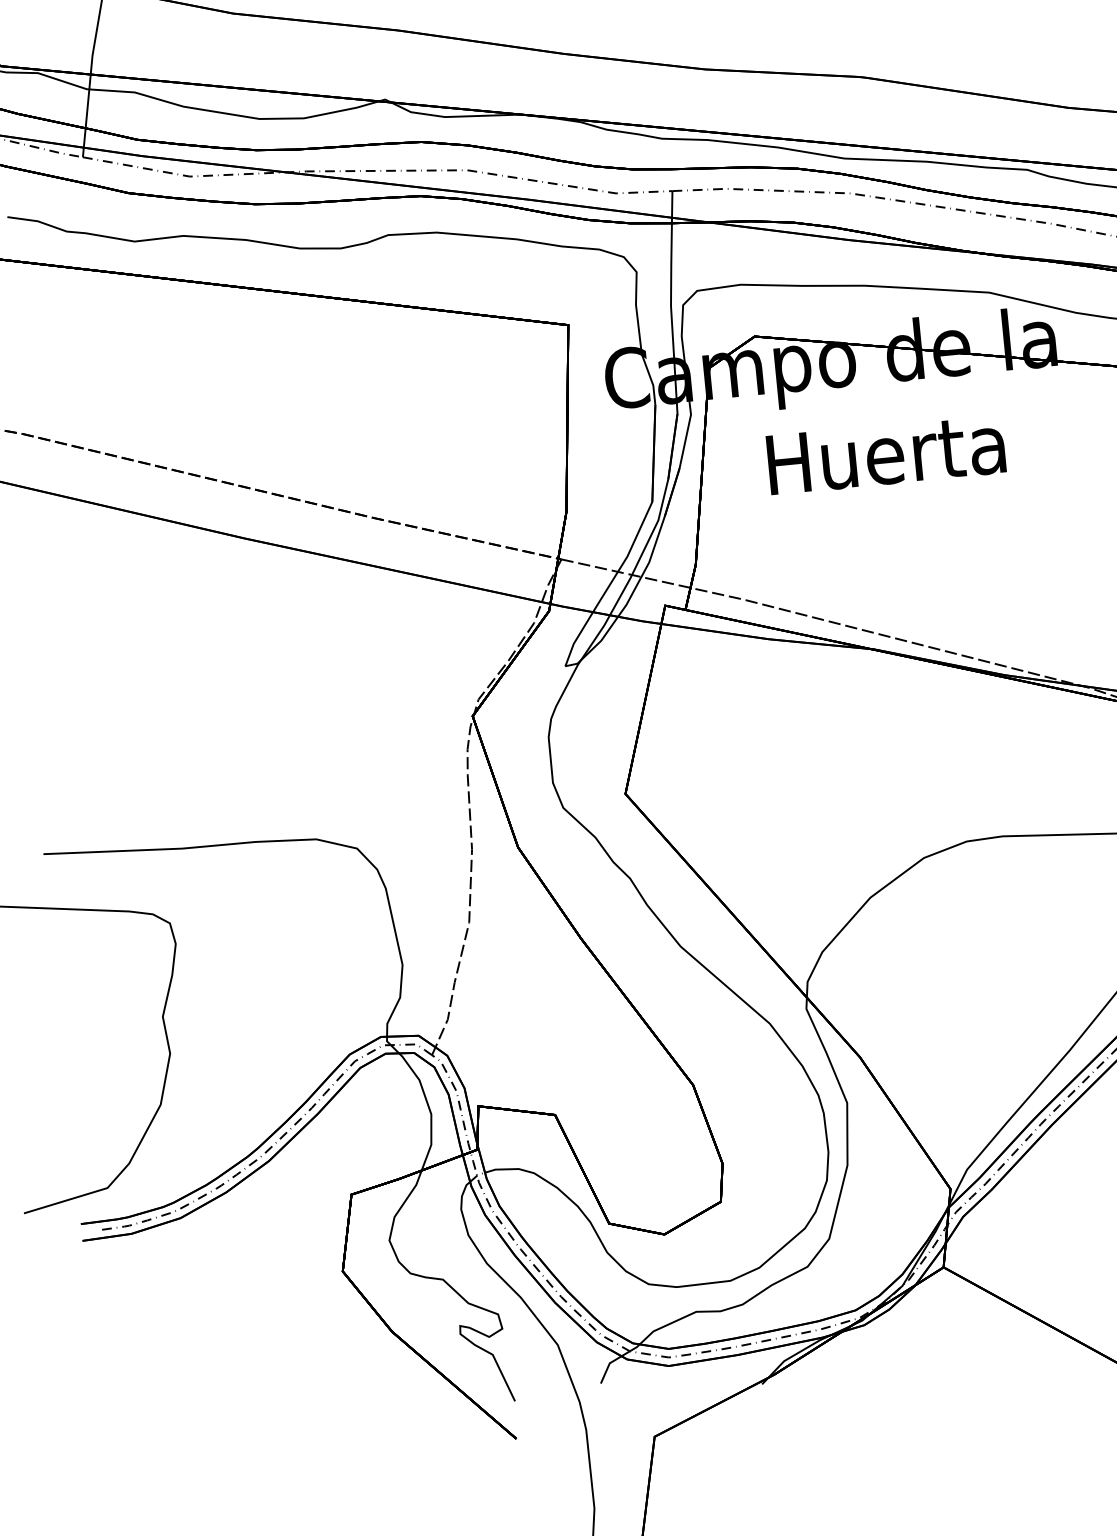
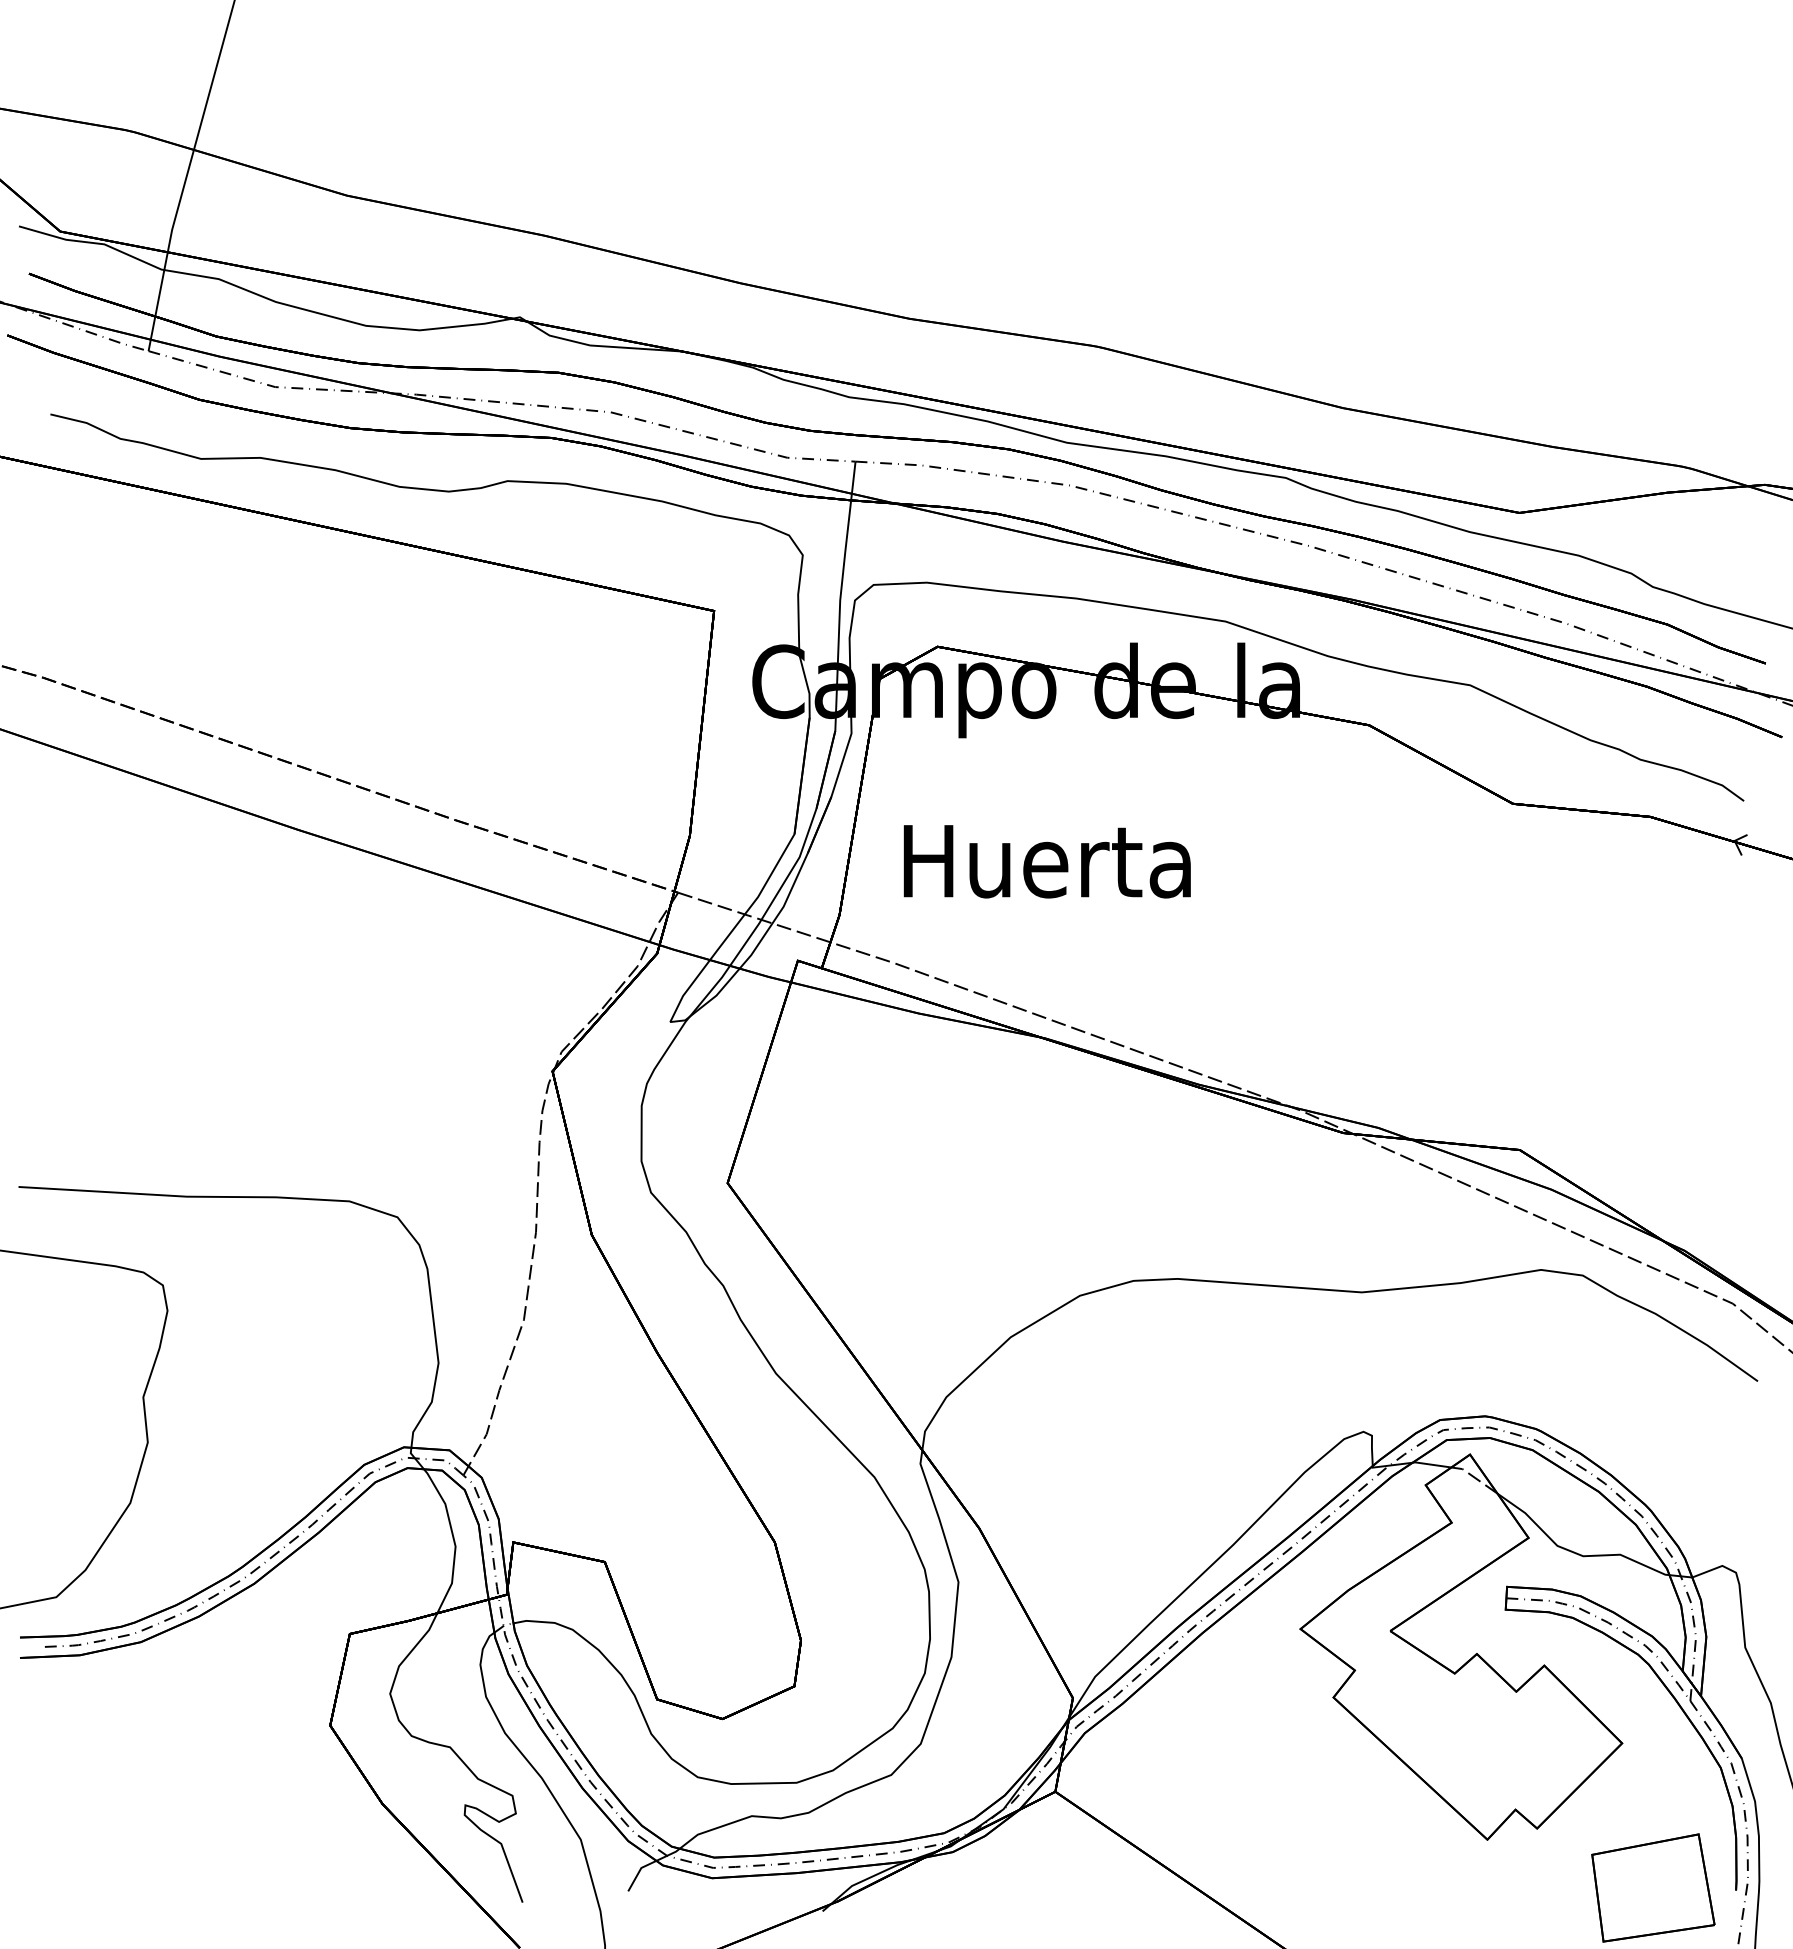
text: (885, 454) -> (1046, 861), moved

